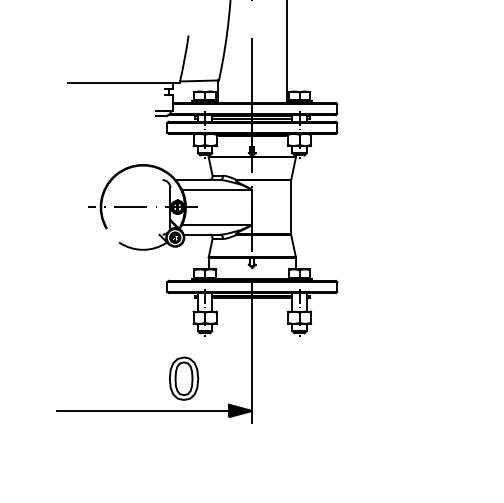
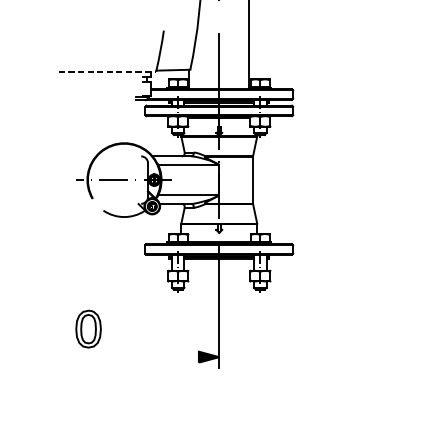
line: (123, 82) -> (107, 71), solid -> dashed
part: (184, 378) -> (88, 328), moved
line: (142, 410) -> (123, 356), removed

